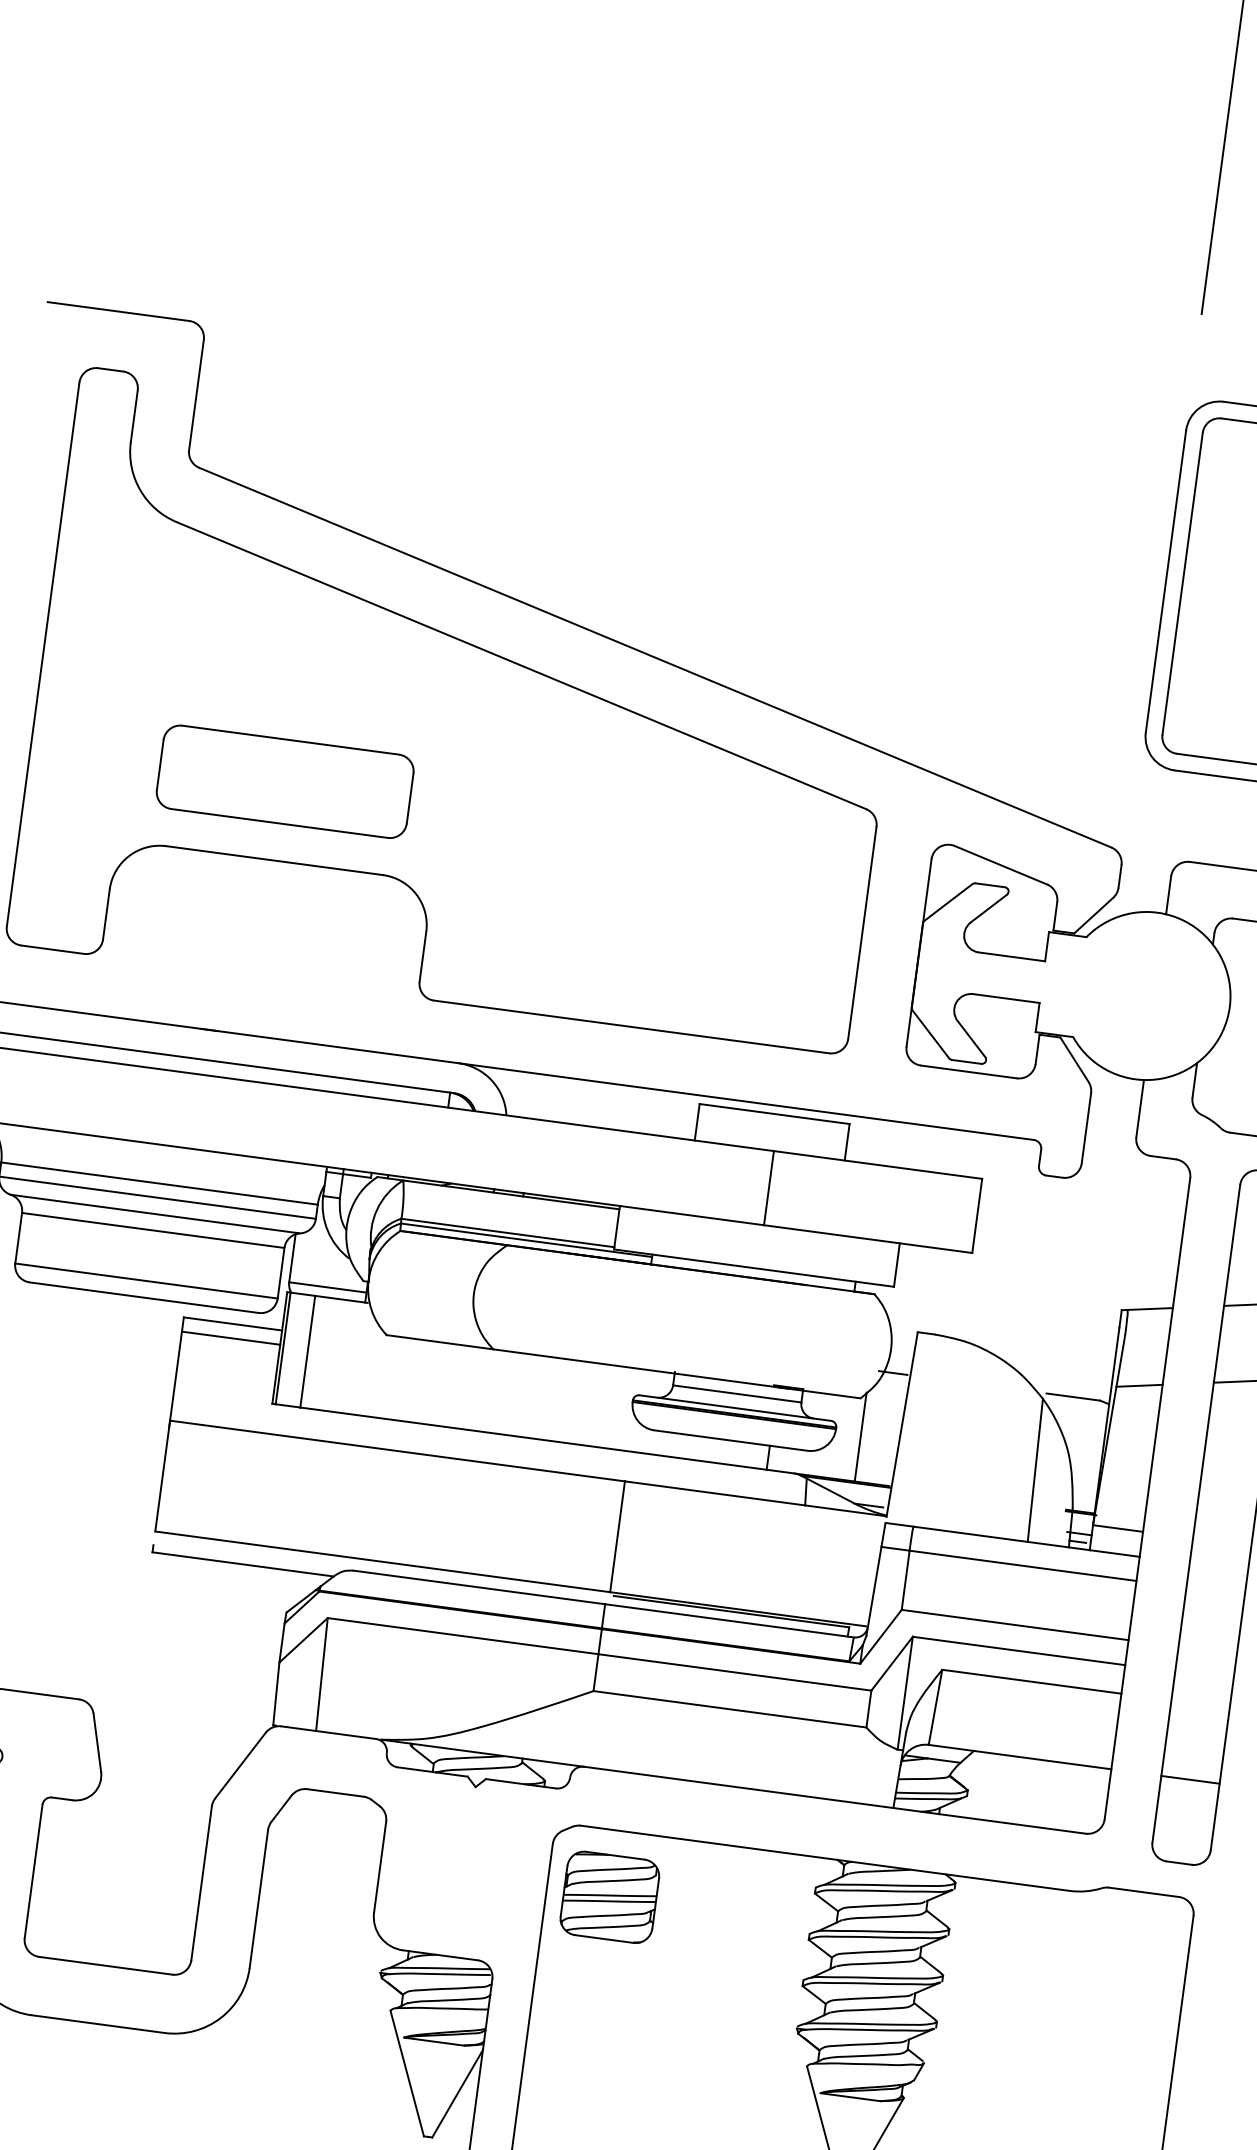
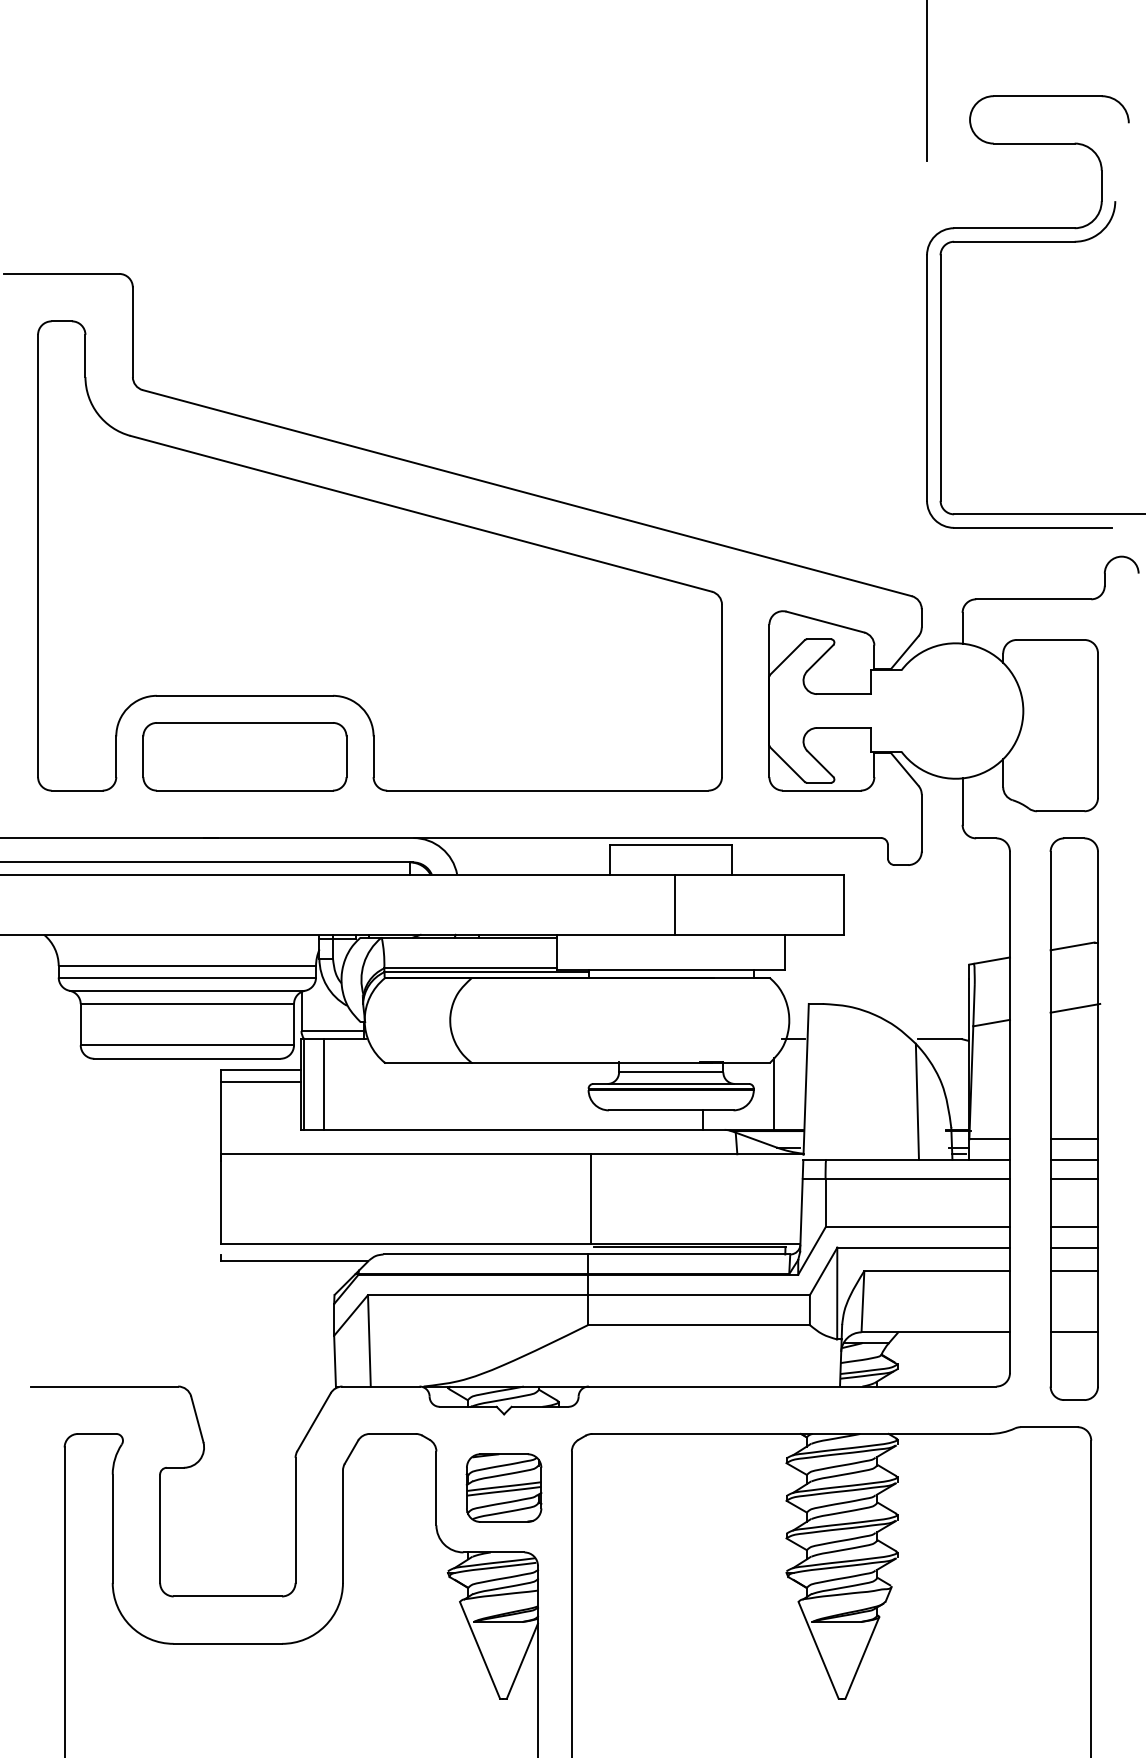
part: (284, 781) -> (244, 756), moved
line: (1222, 1542) -> (1074, 1139), added
line: (1219, 1567) -> (1074, 1159), added
line: (1215, 1591) -> (1074, 1179), added
line: (1207, 1650) -> (1074, 1227), added
line: (1204, 1675) -> (1074, 1247), added
line: (1200, 1703) -> (1074, 1270), added
part: (609, 1896) -> (503, 1487), moved

